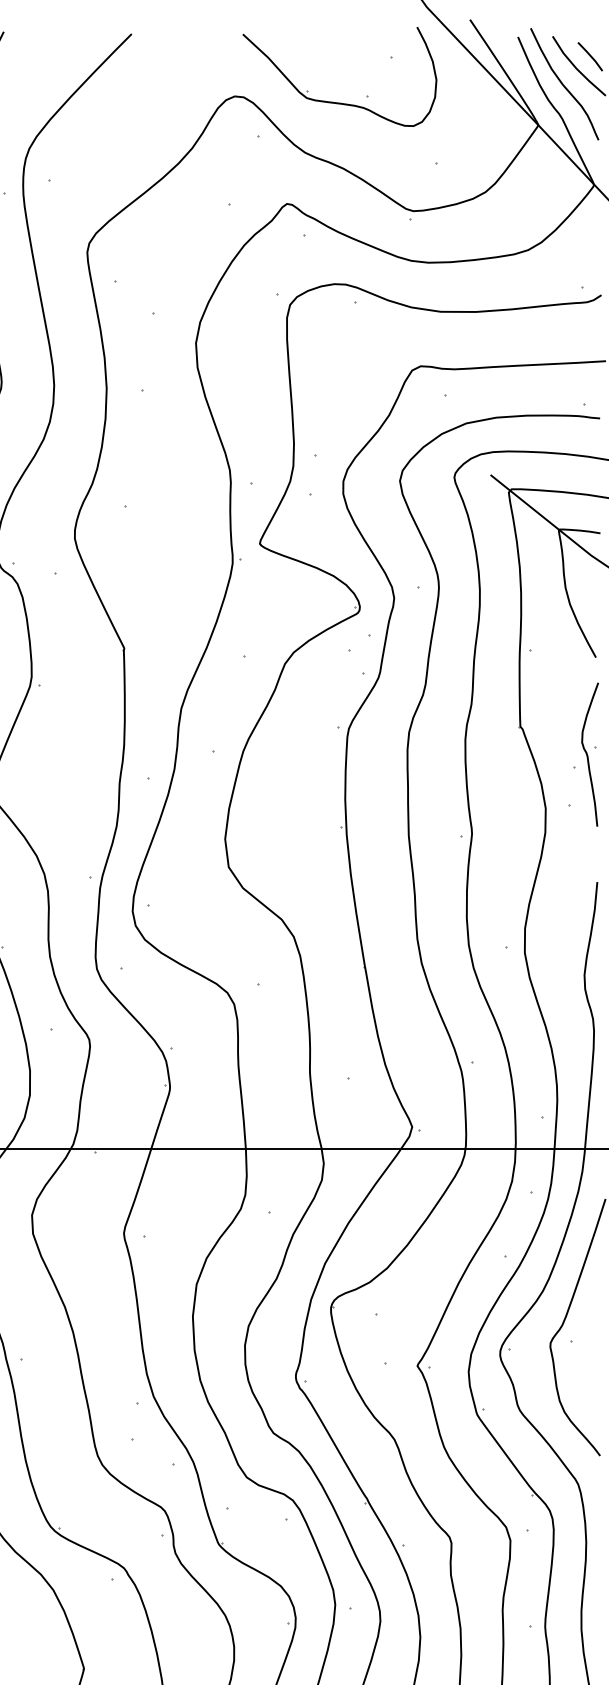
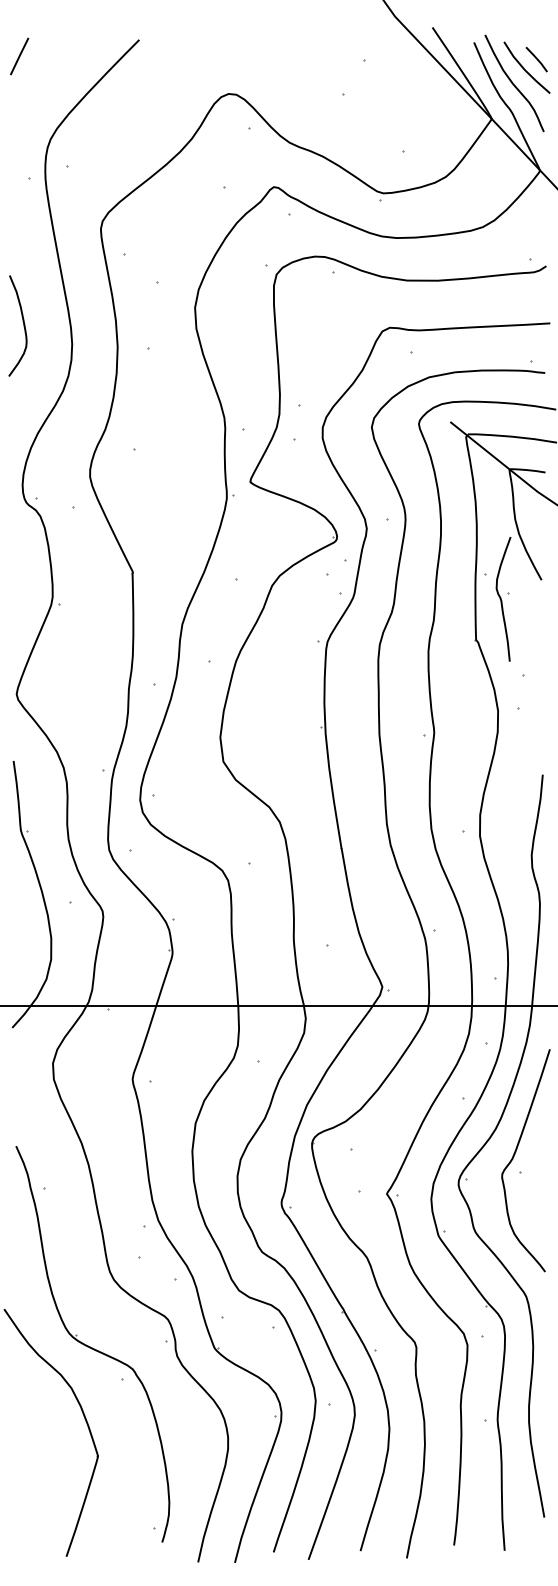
part: (336, 101) -> (316, 98), removed
part: (590, 754) -> (503, 599), moved

